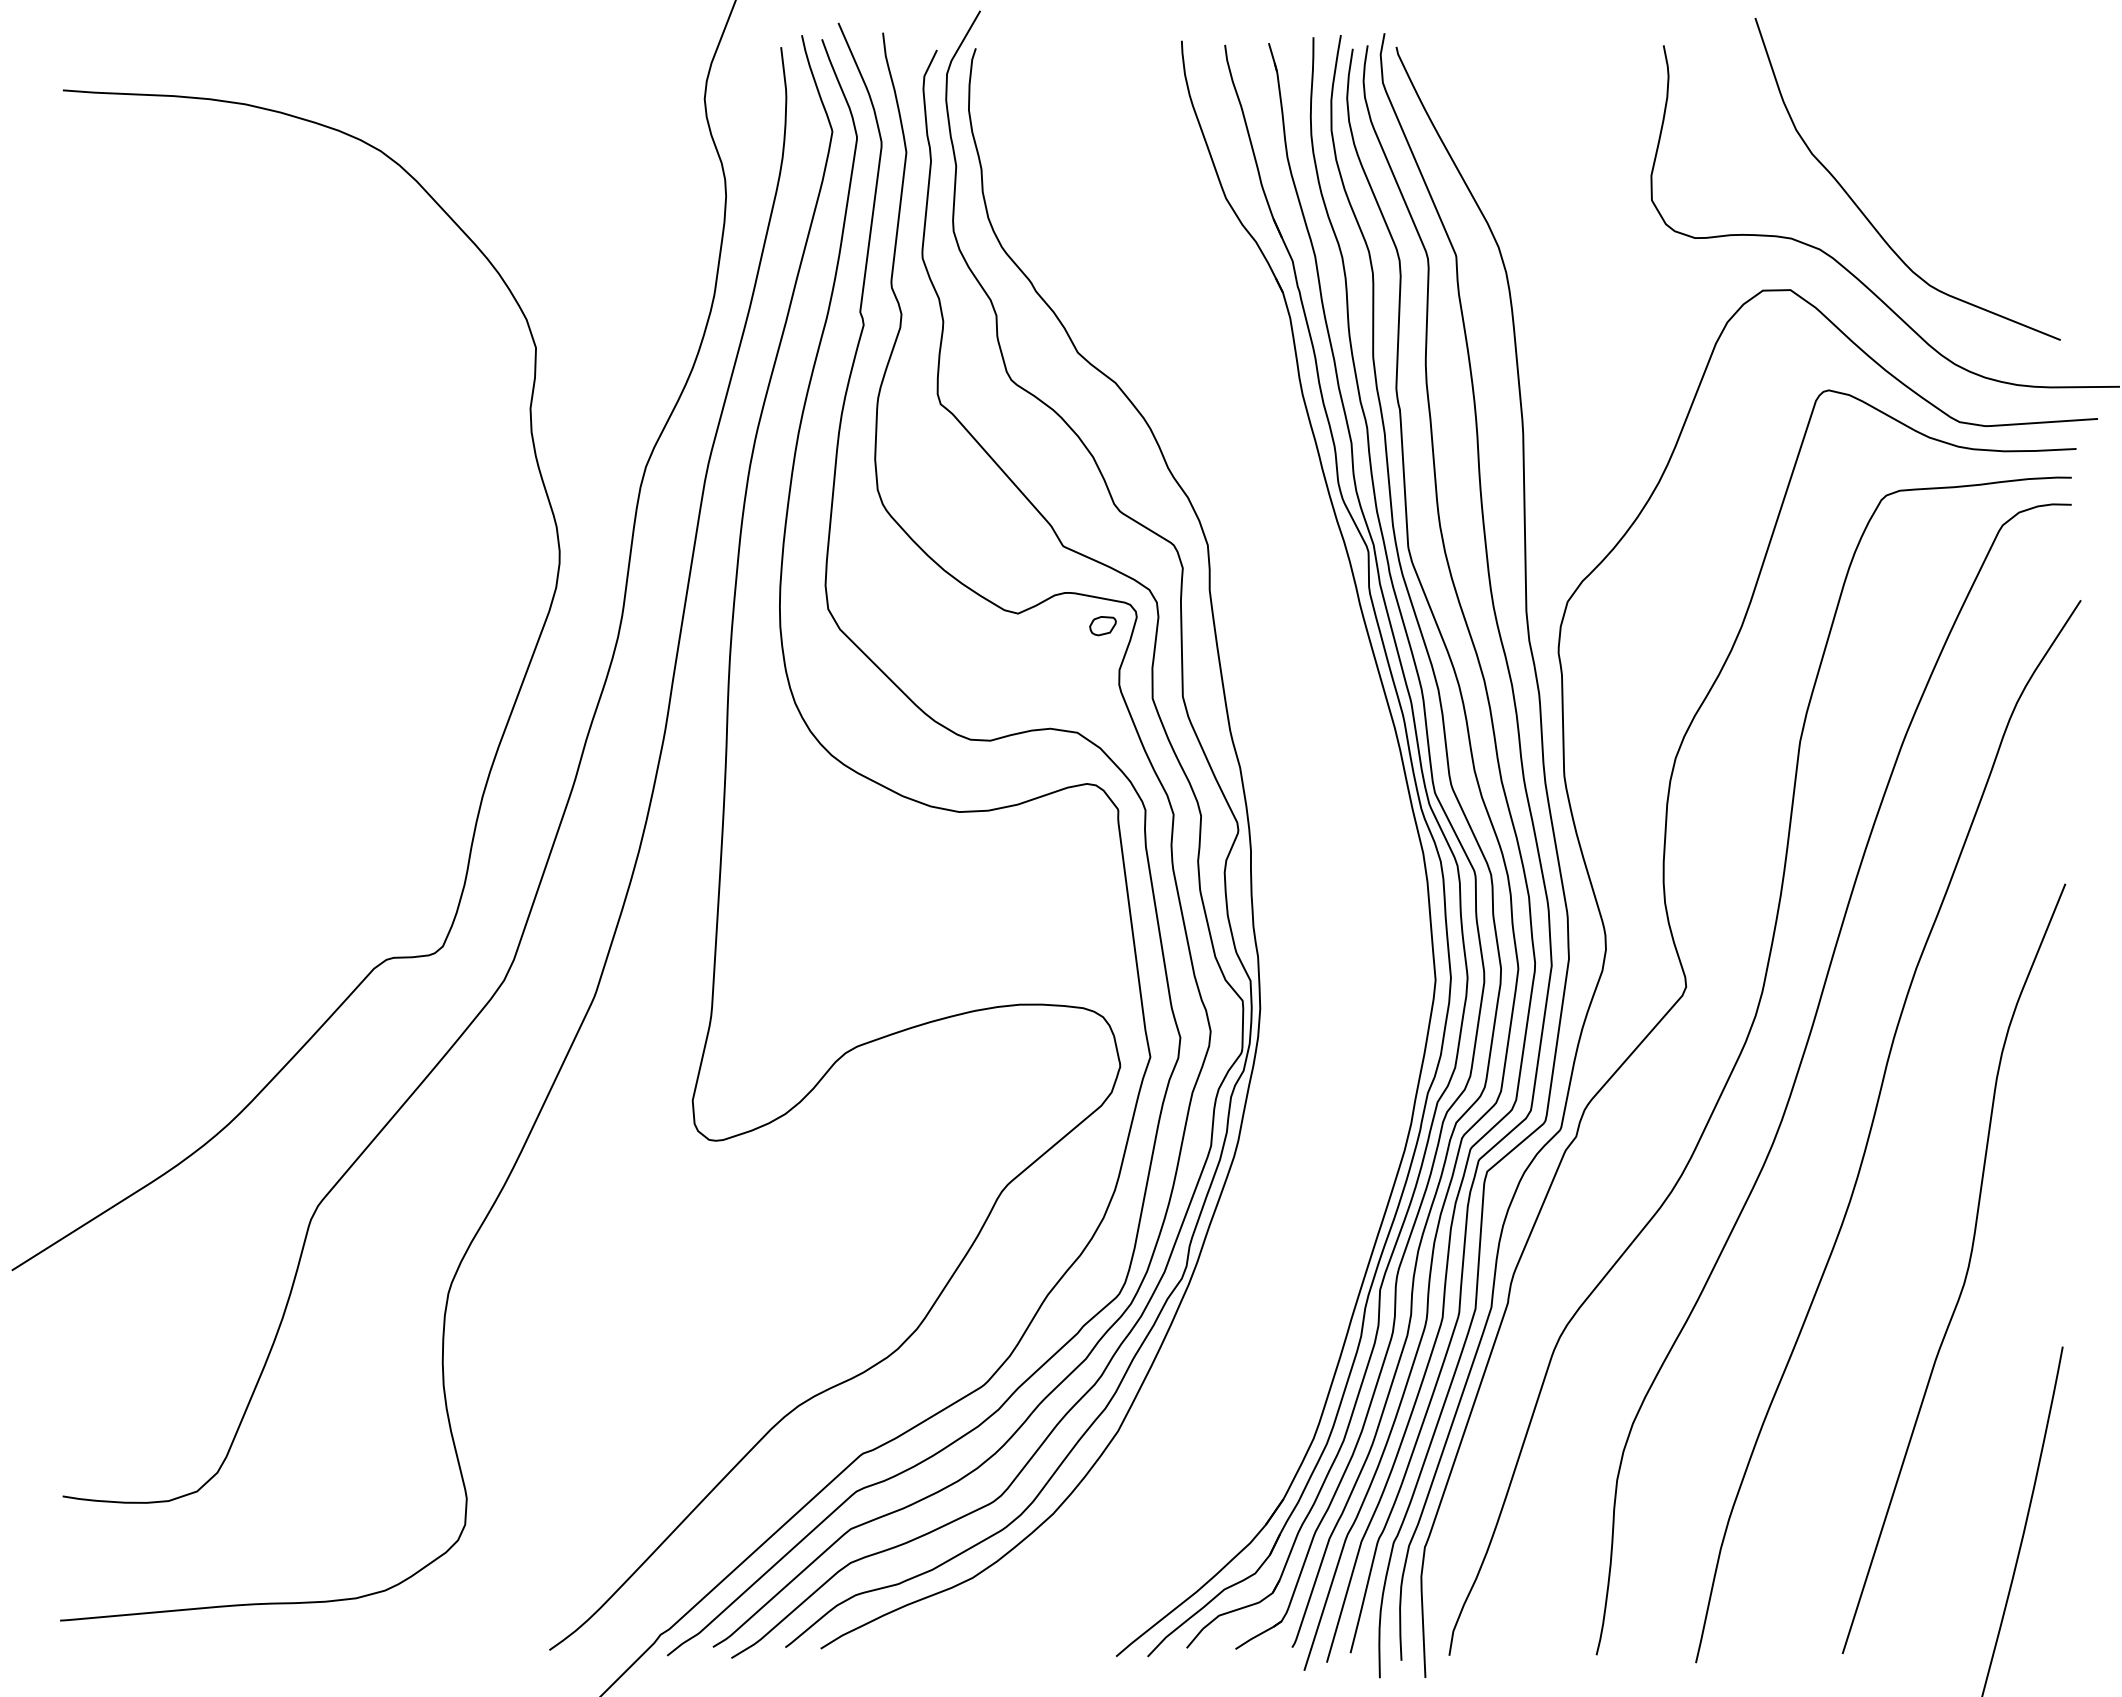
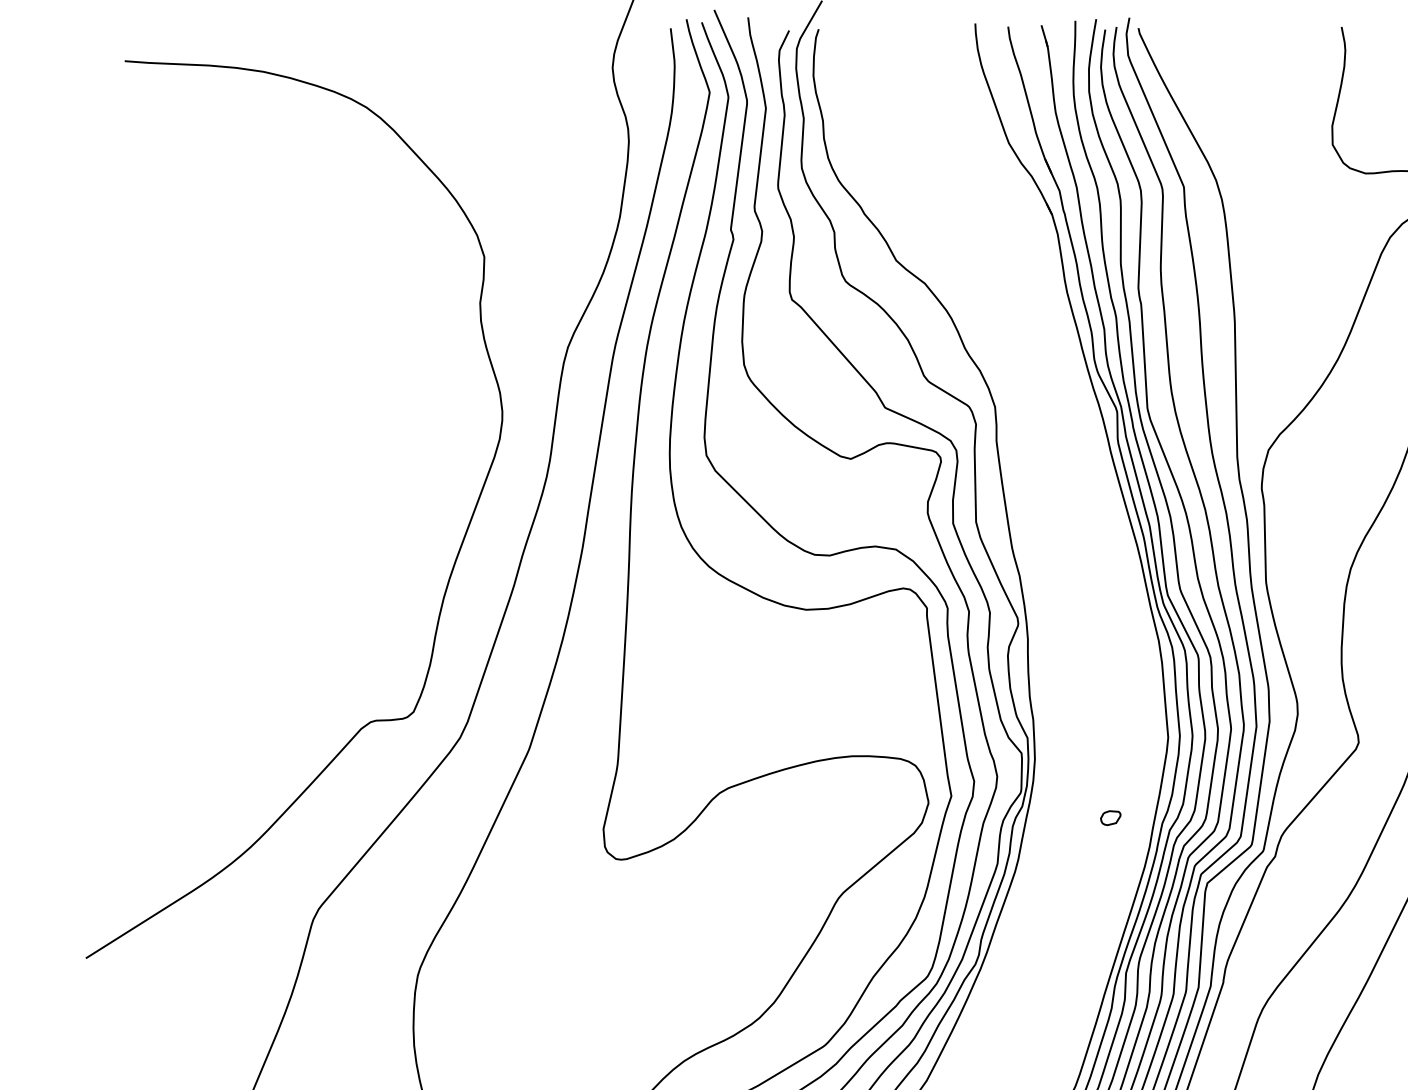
part: (1102, 626) -> (1110, 818), moved

